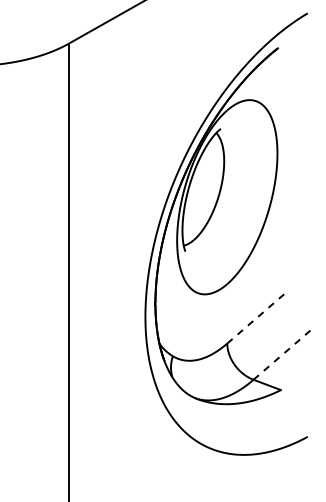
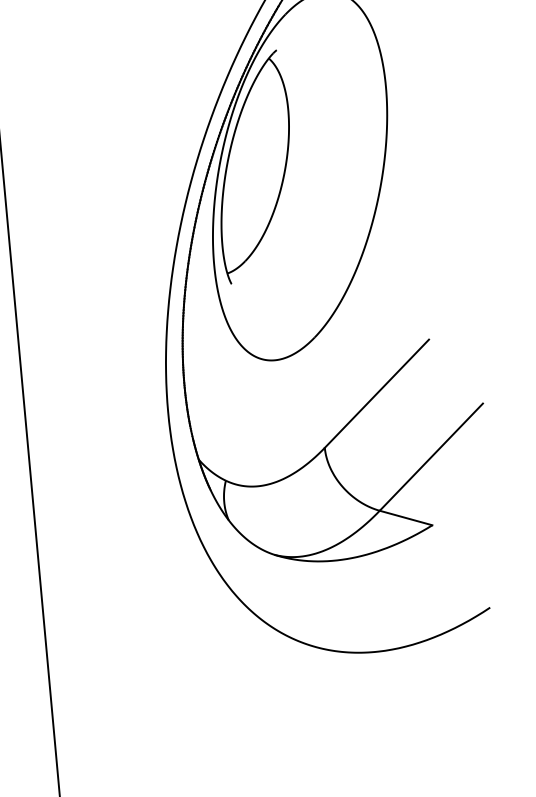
line: (258, 316) -> (378, 392), dashed -> solid
line: (283, 353) -> (430, 456), dashed -> solid

